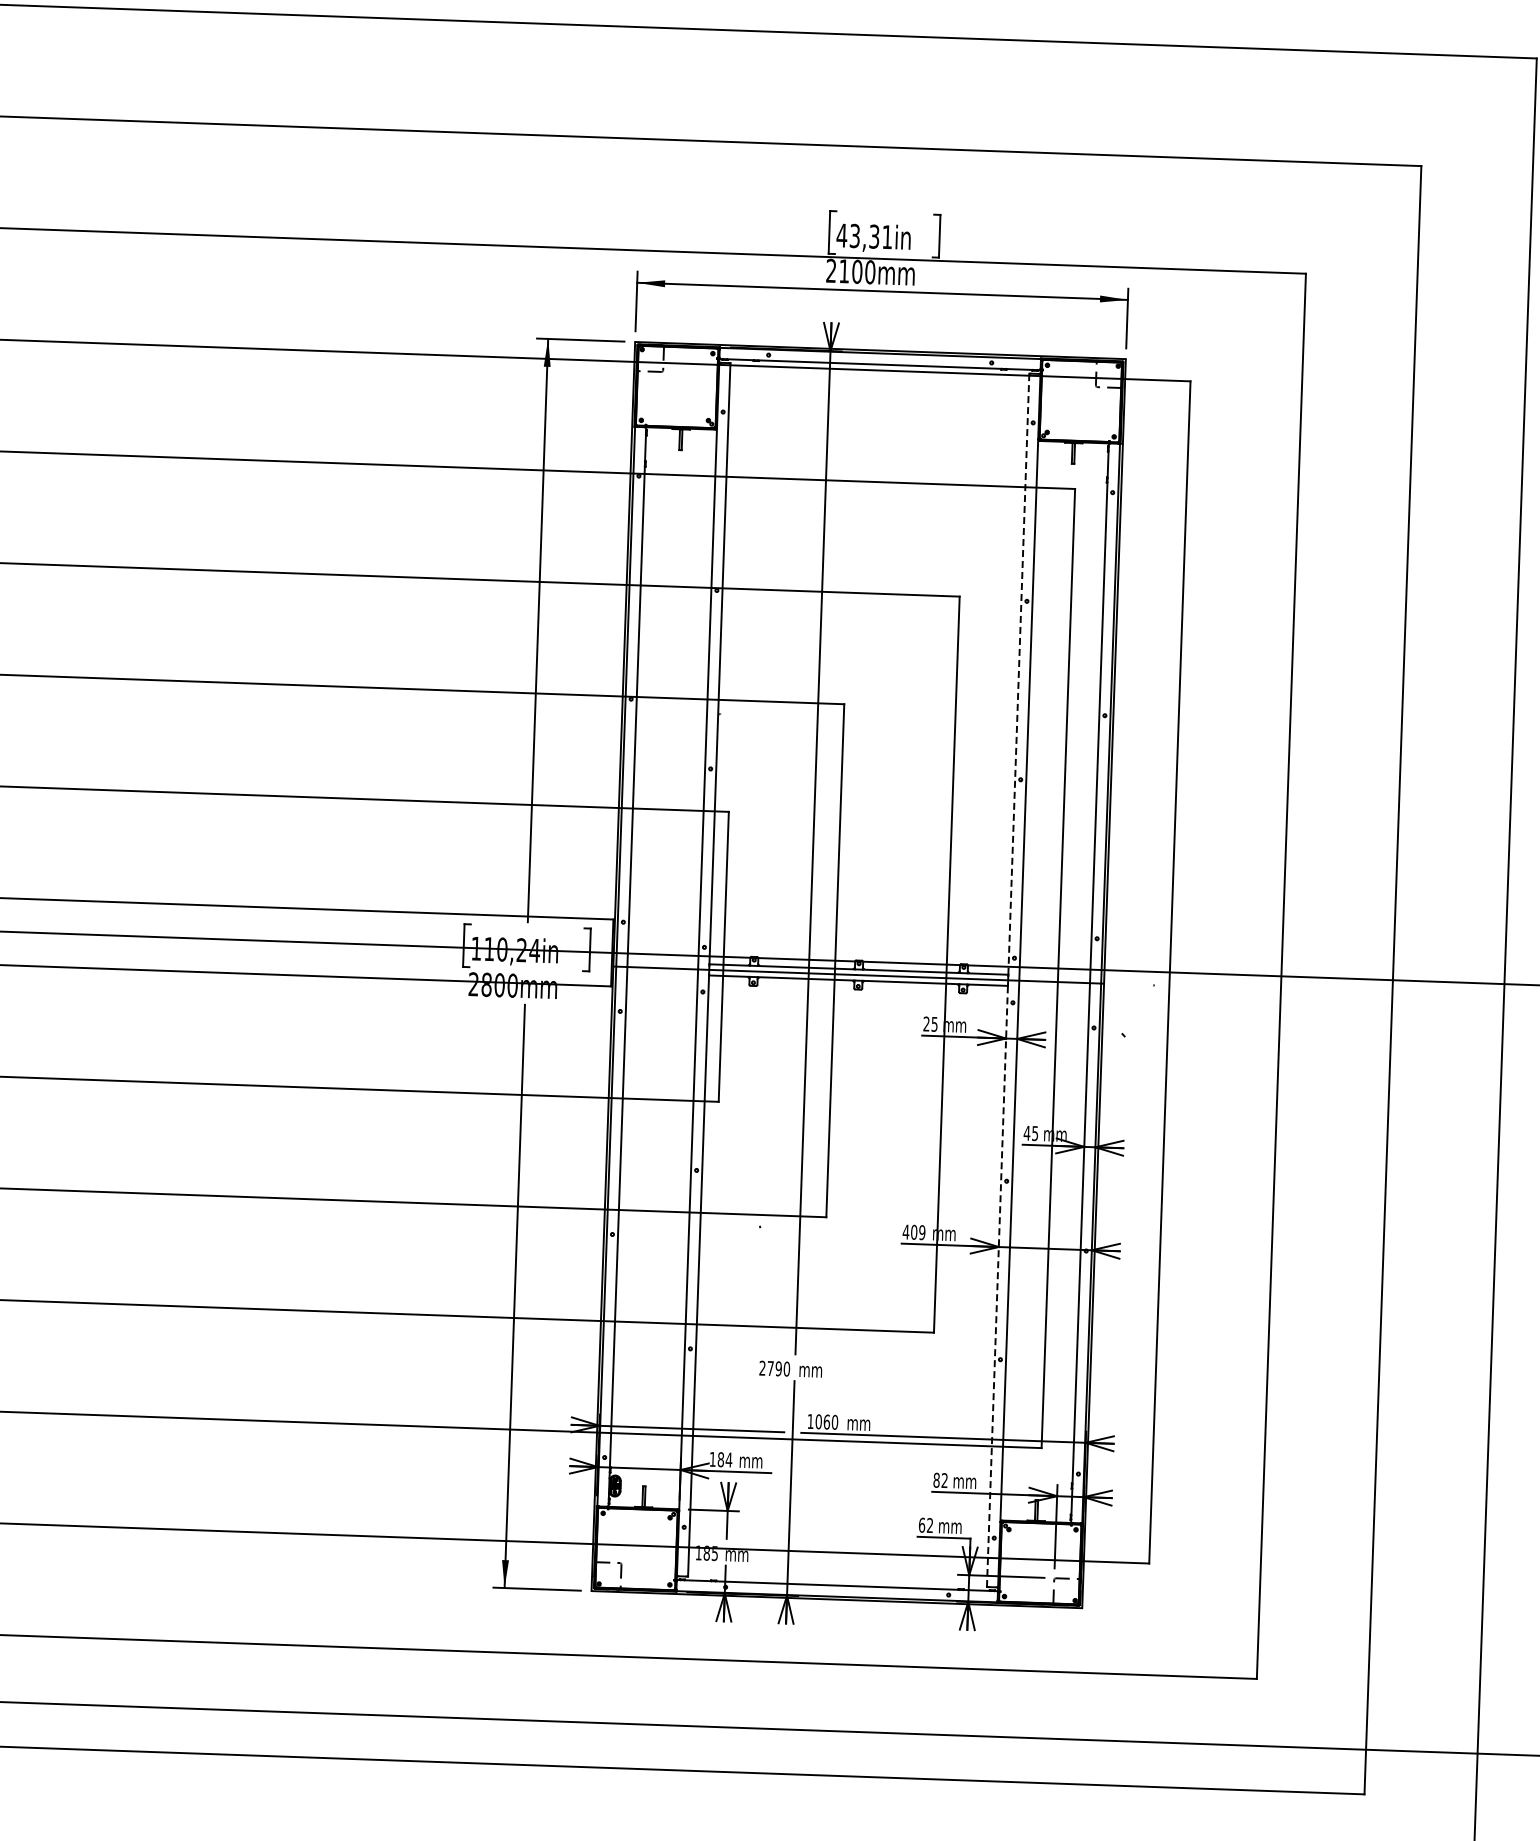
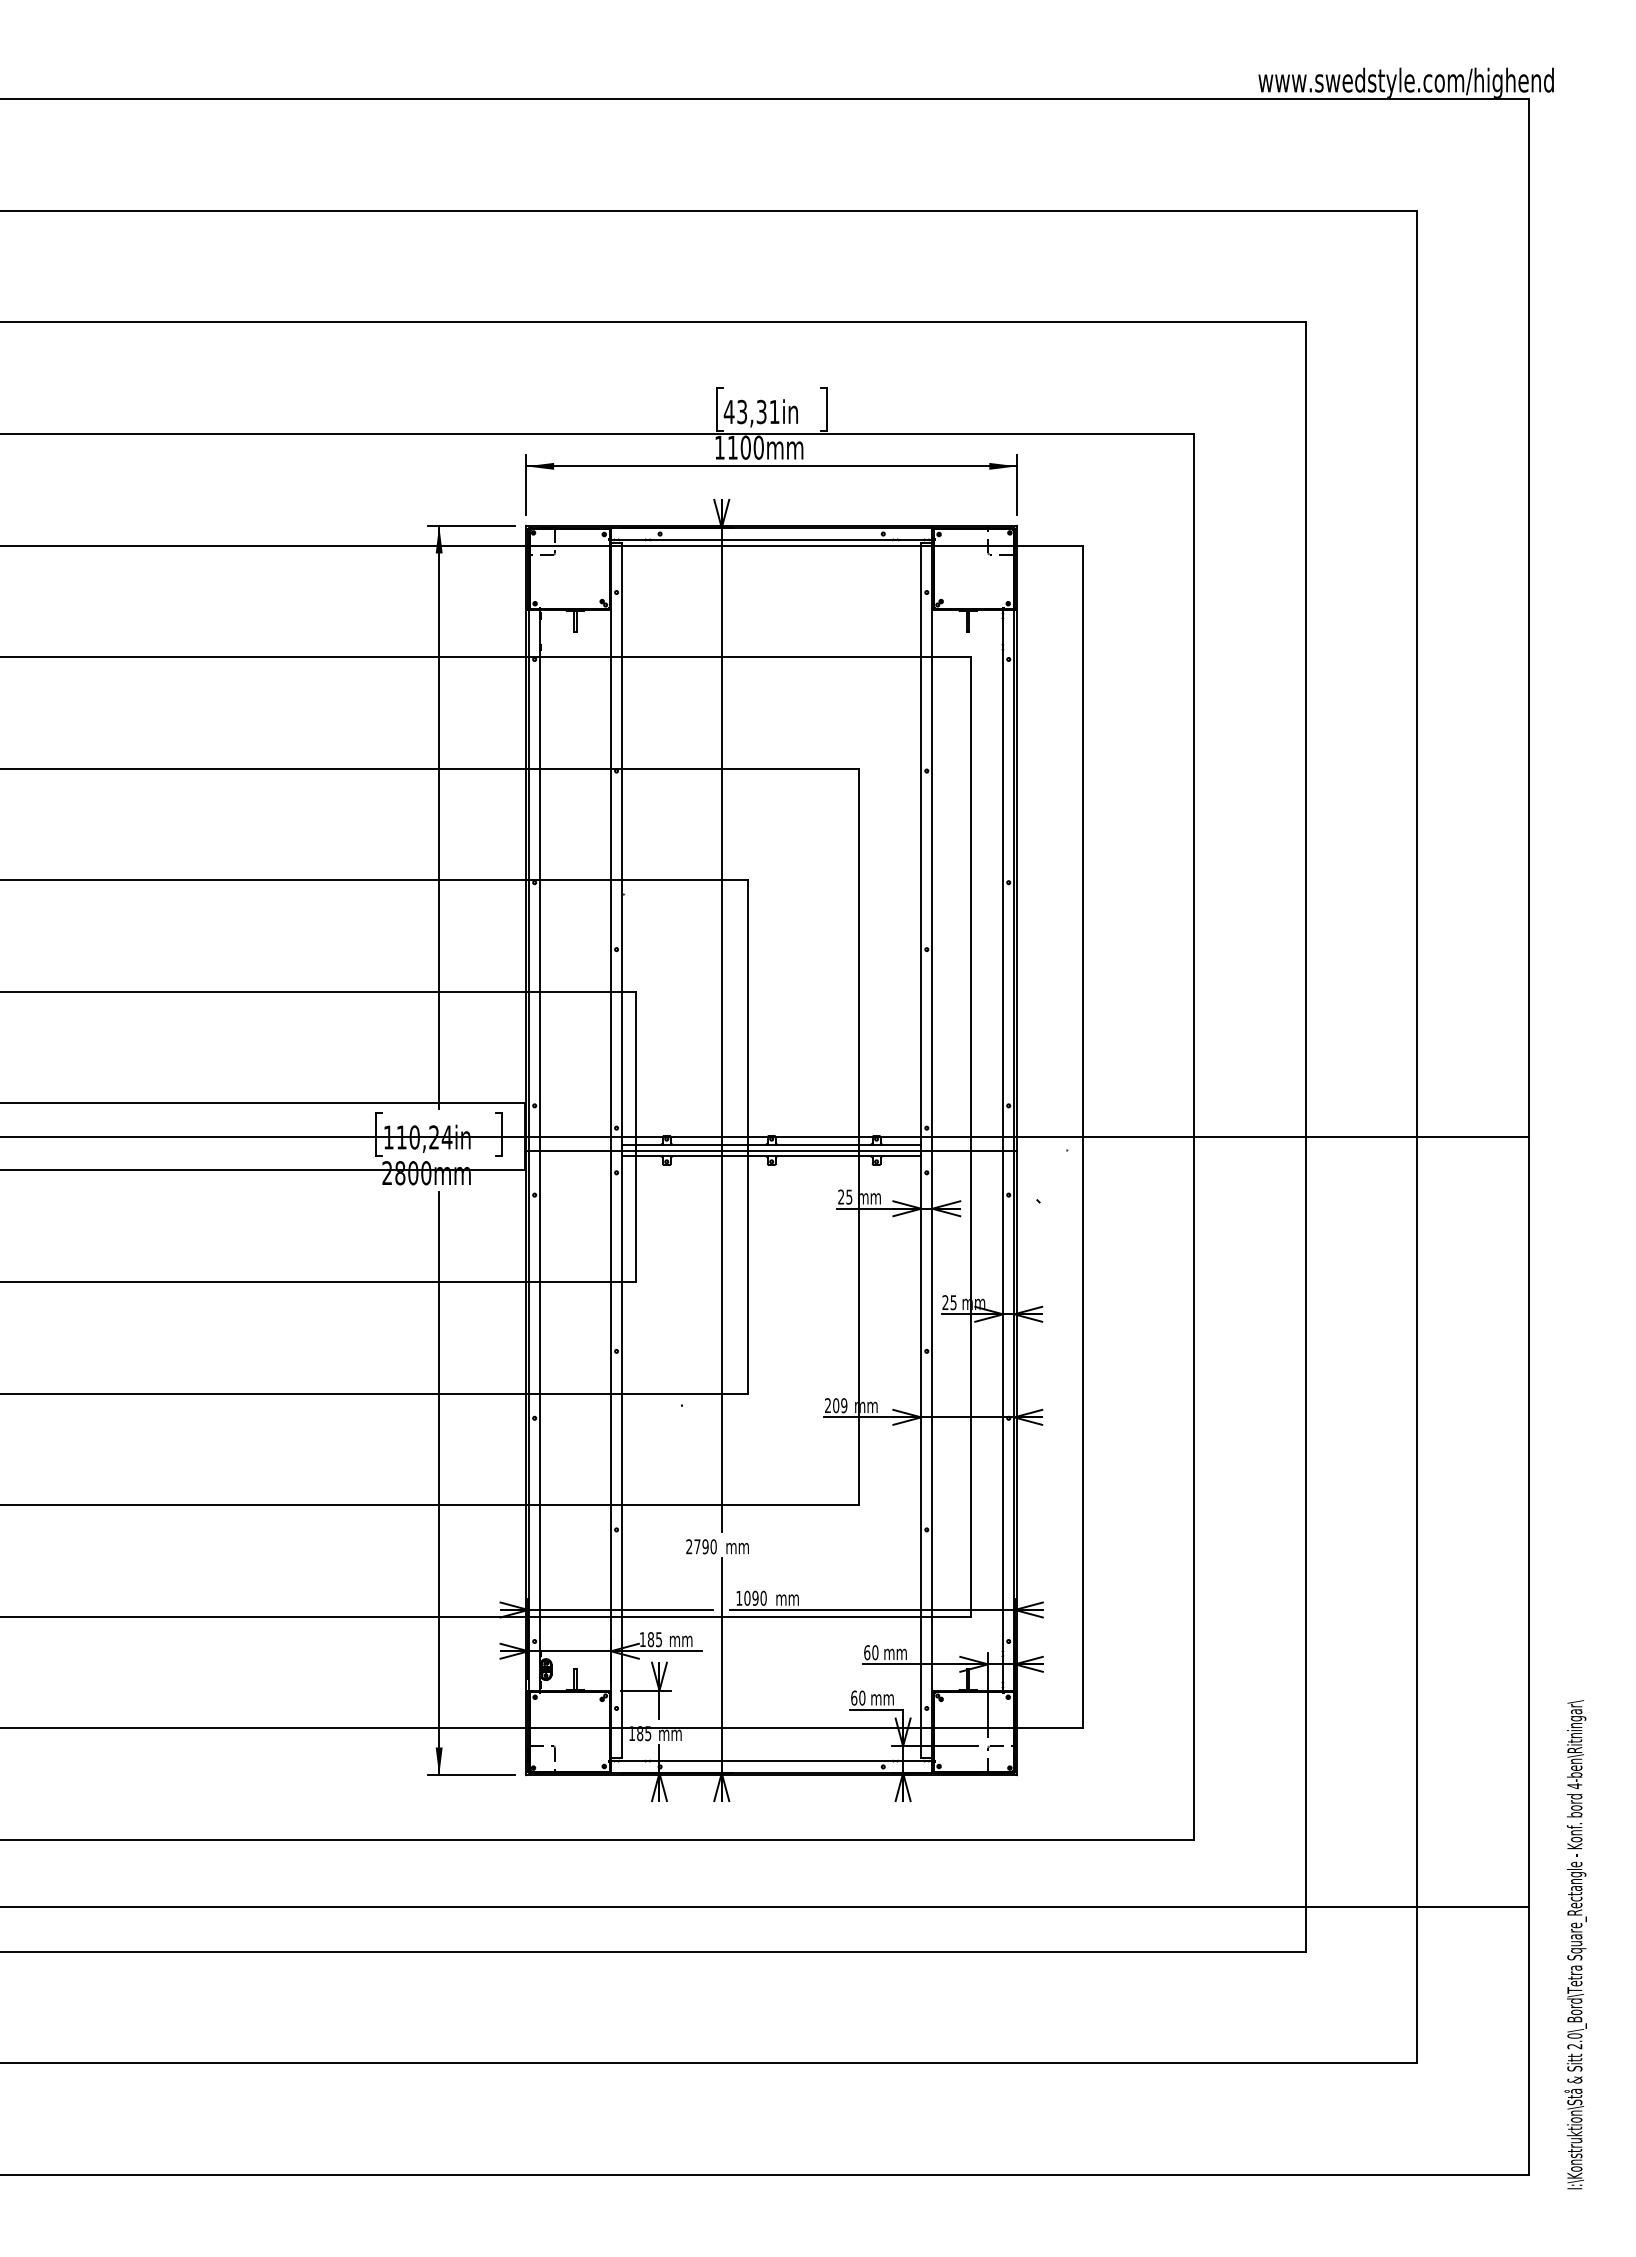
text: (831, 270) -> (719, 447), 2100mm -> 1100mm
line: (1019, 674) -> (921, 844), dashed -> solid
text: (1027, 1133) -> (945, 1302), 45 -> 25
text: (905, 1231) -> (827, 1405), 409 -> 209
line: (997, 1286) -> (921, 1456), dashed -> solid
text: (826, 1421) -> (755, 1597), 1060 -> 1090
text: (728, 1459) -> (658, 1639), 184 -> 185
text: (940, 1480) -> (871, 1652), 82 -> 60
text: (930, 1524) -> (862, 1697), 62 -> 60

